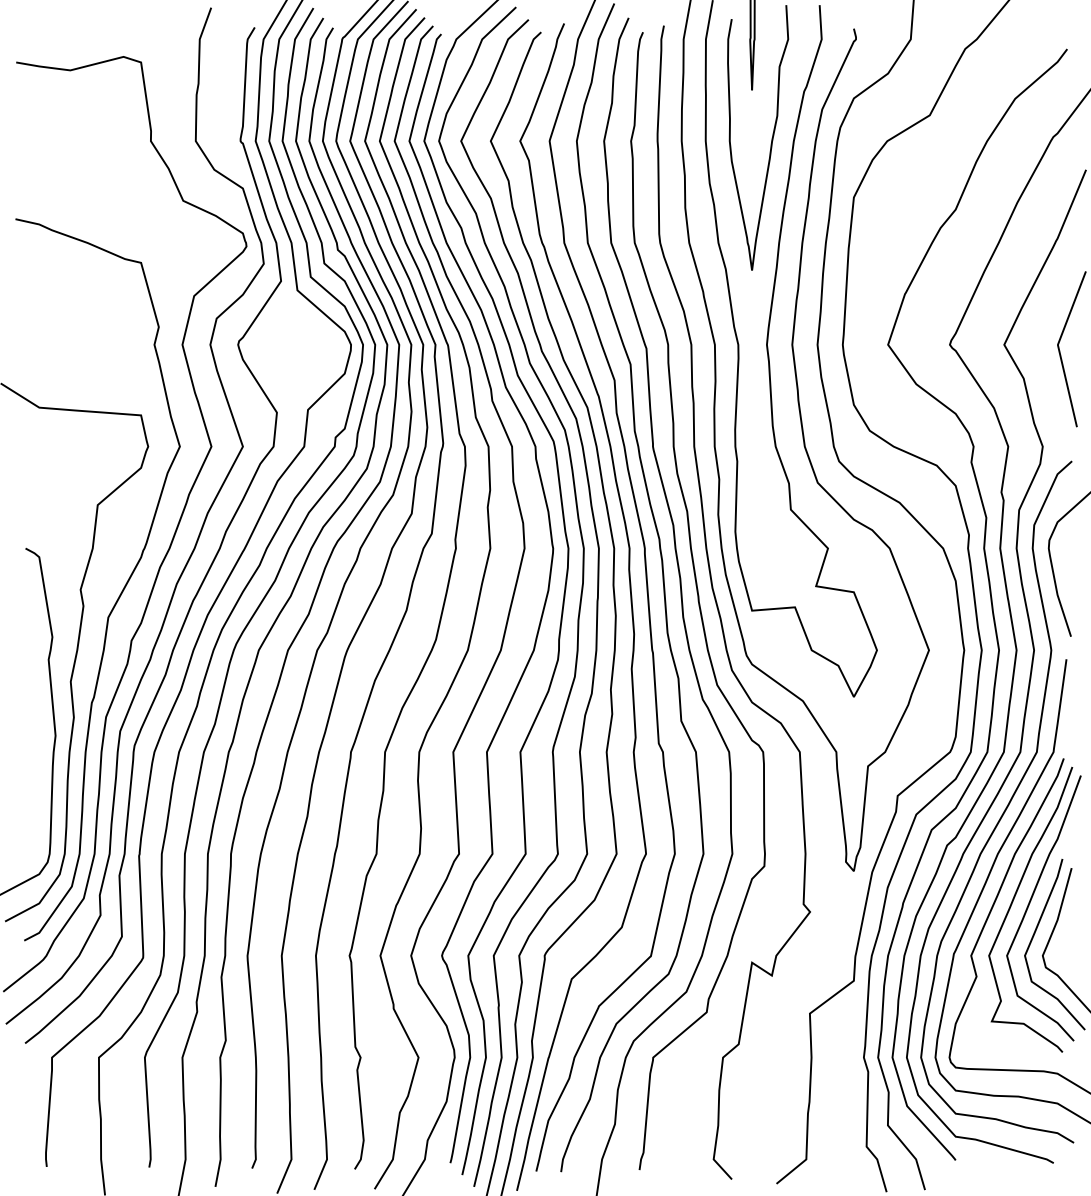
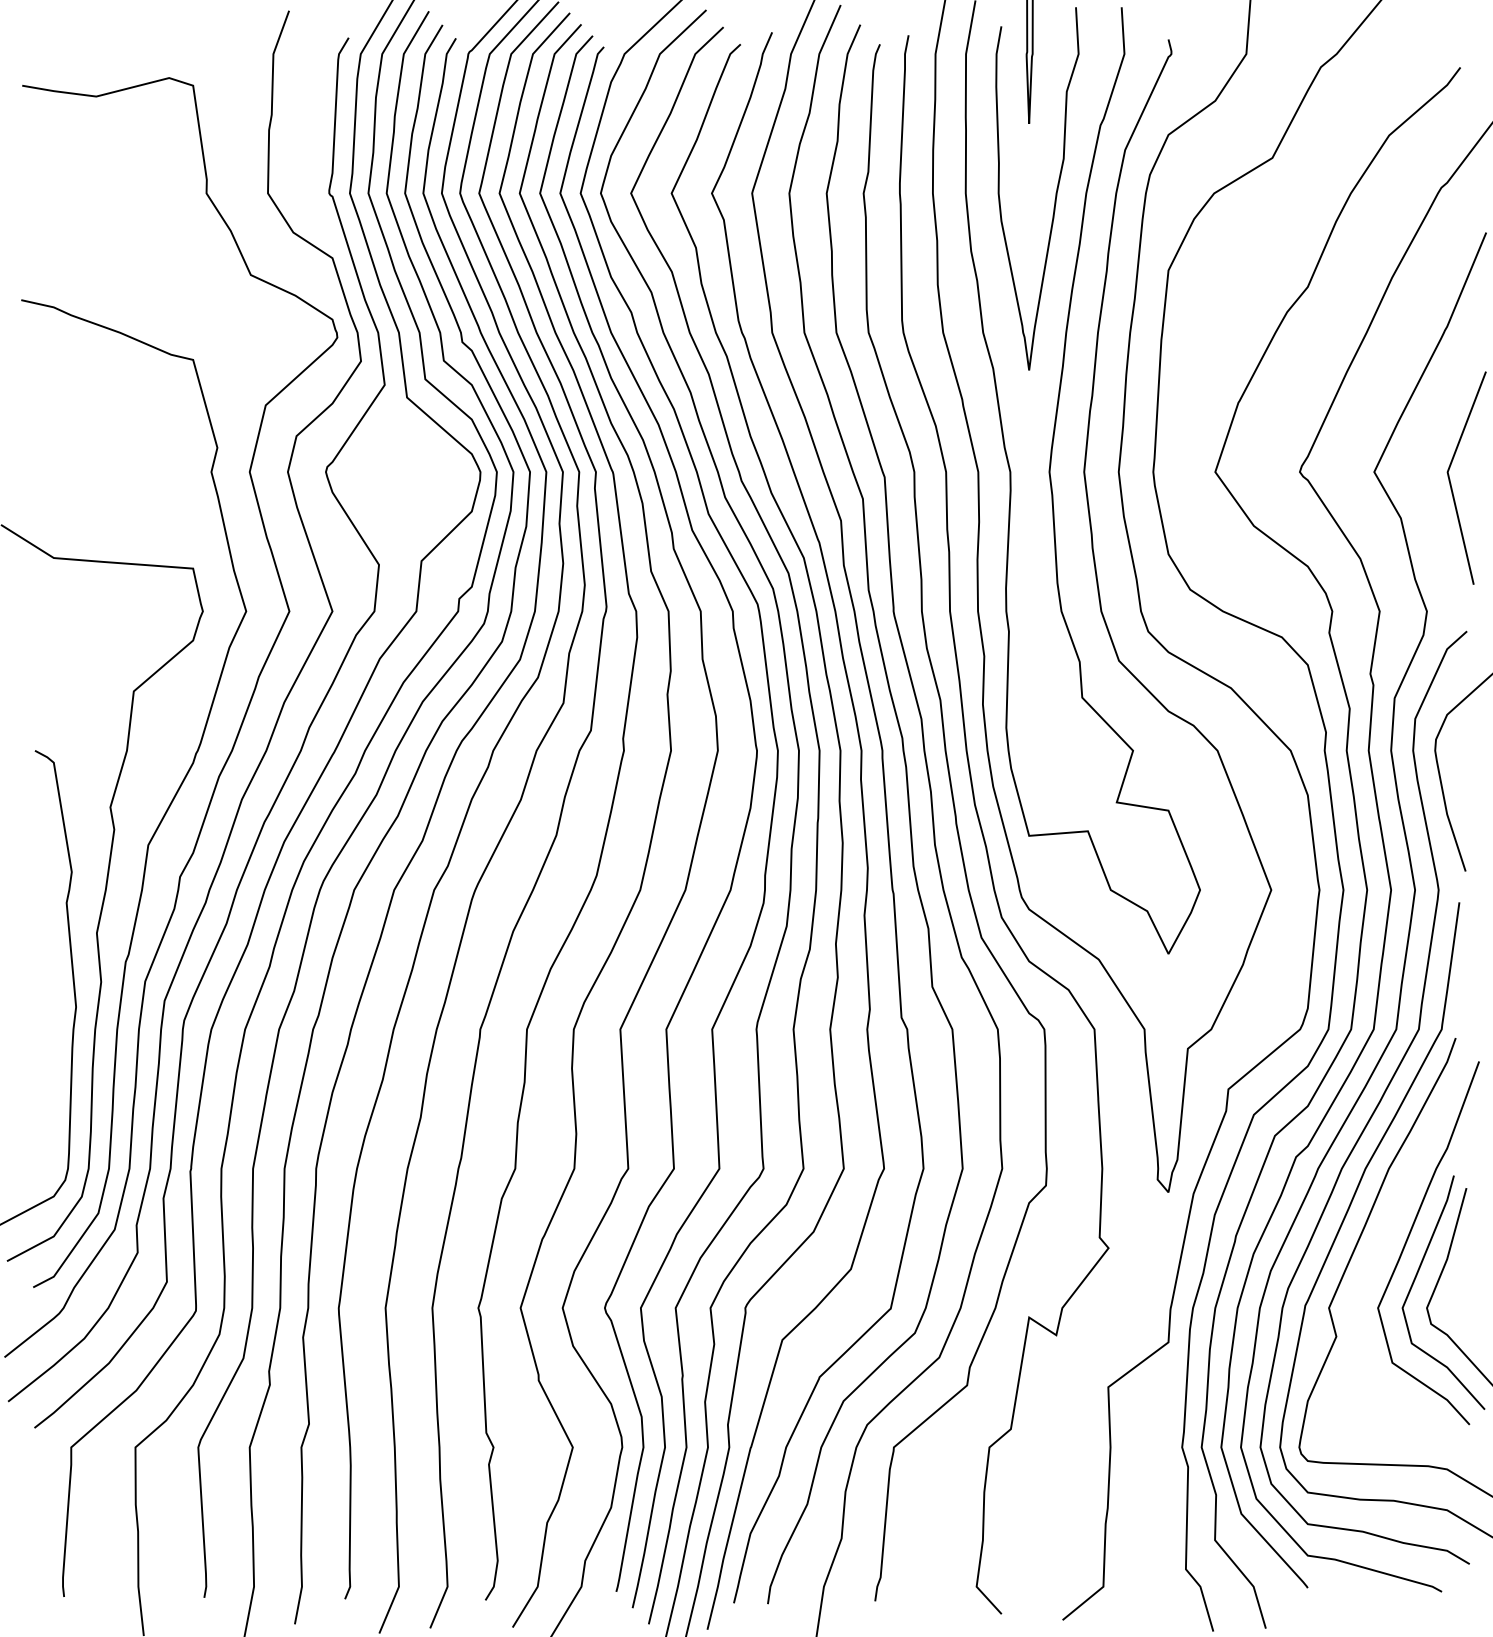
curve: (1013, 902) -> (1386, 1234), removed

